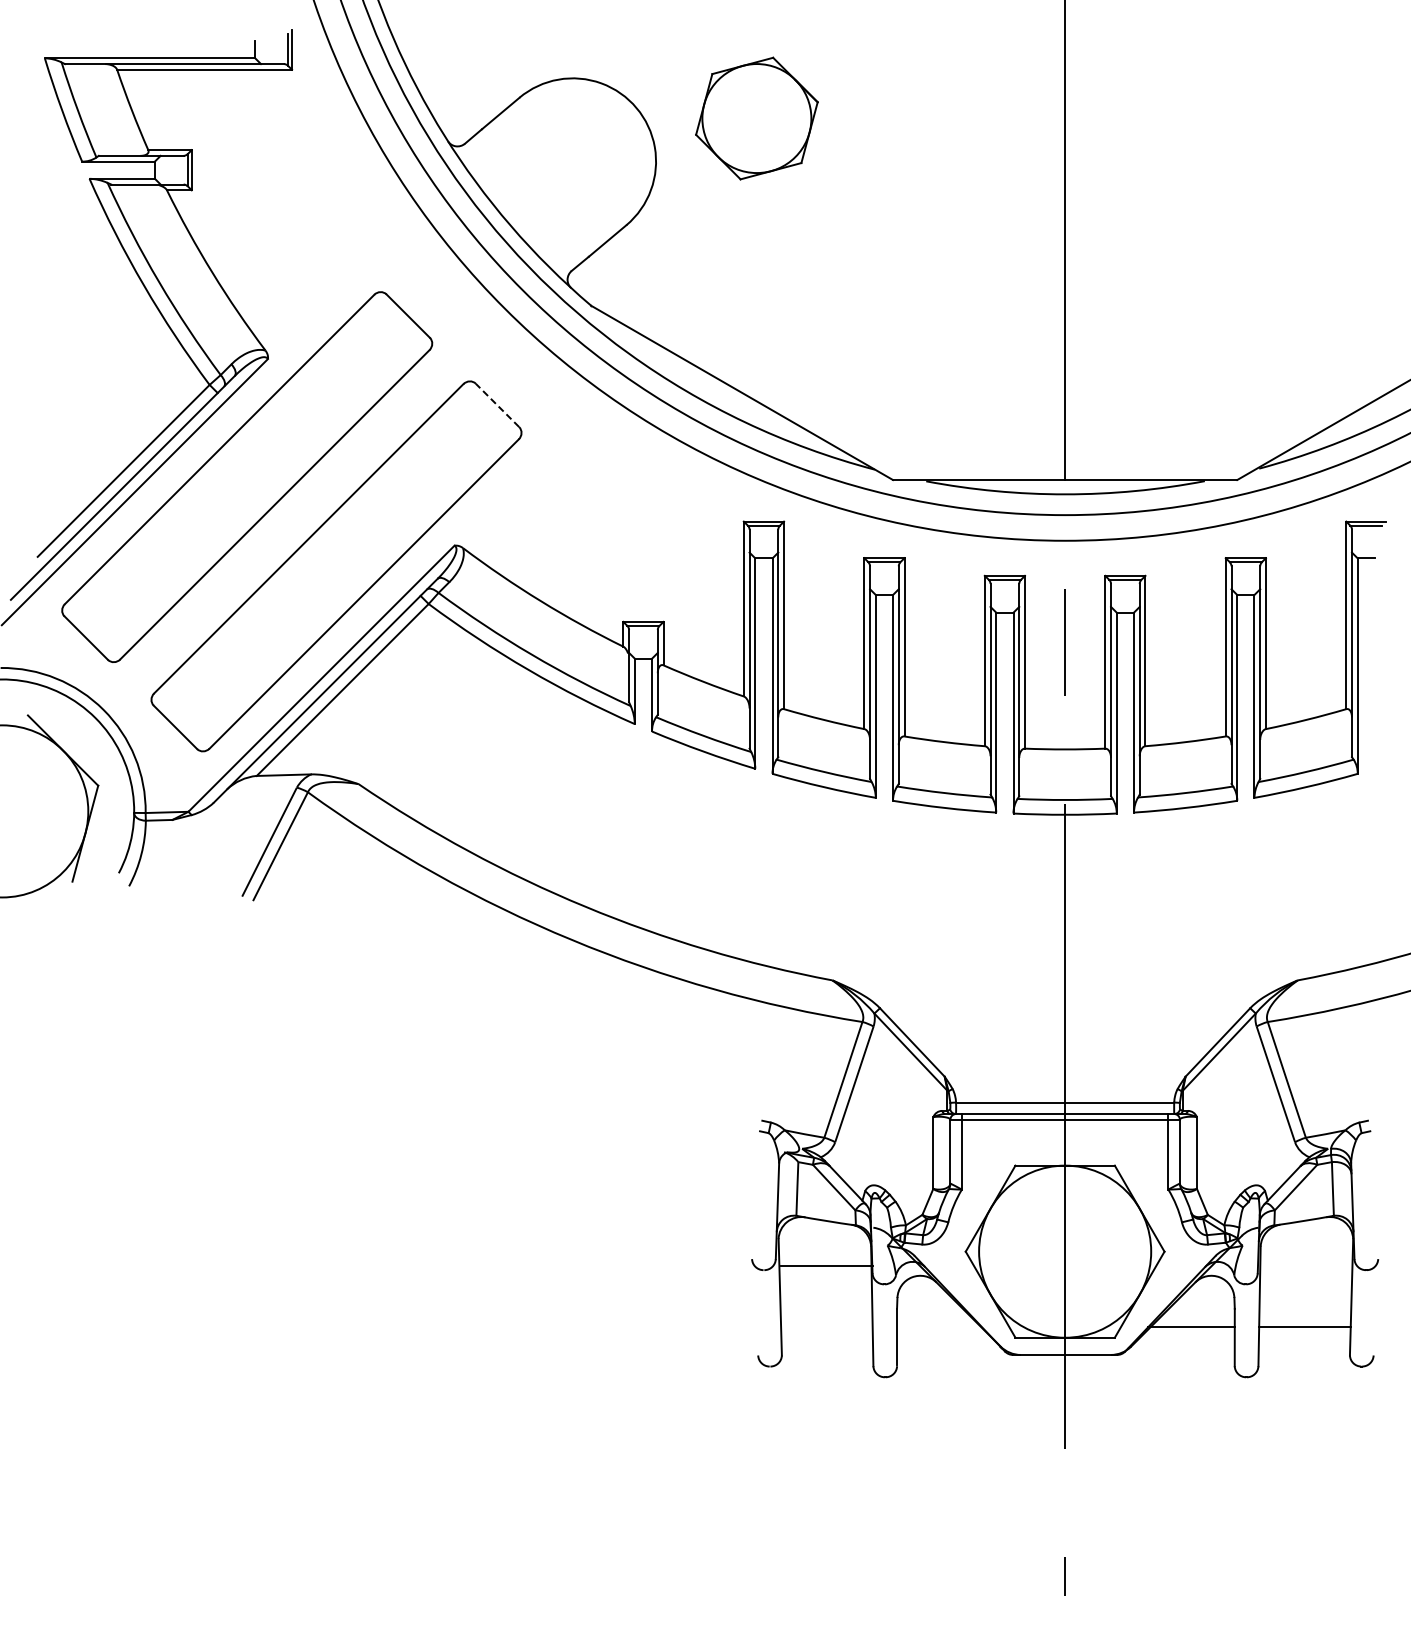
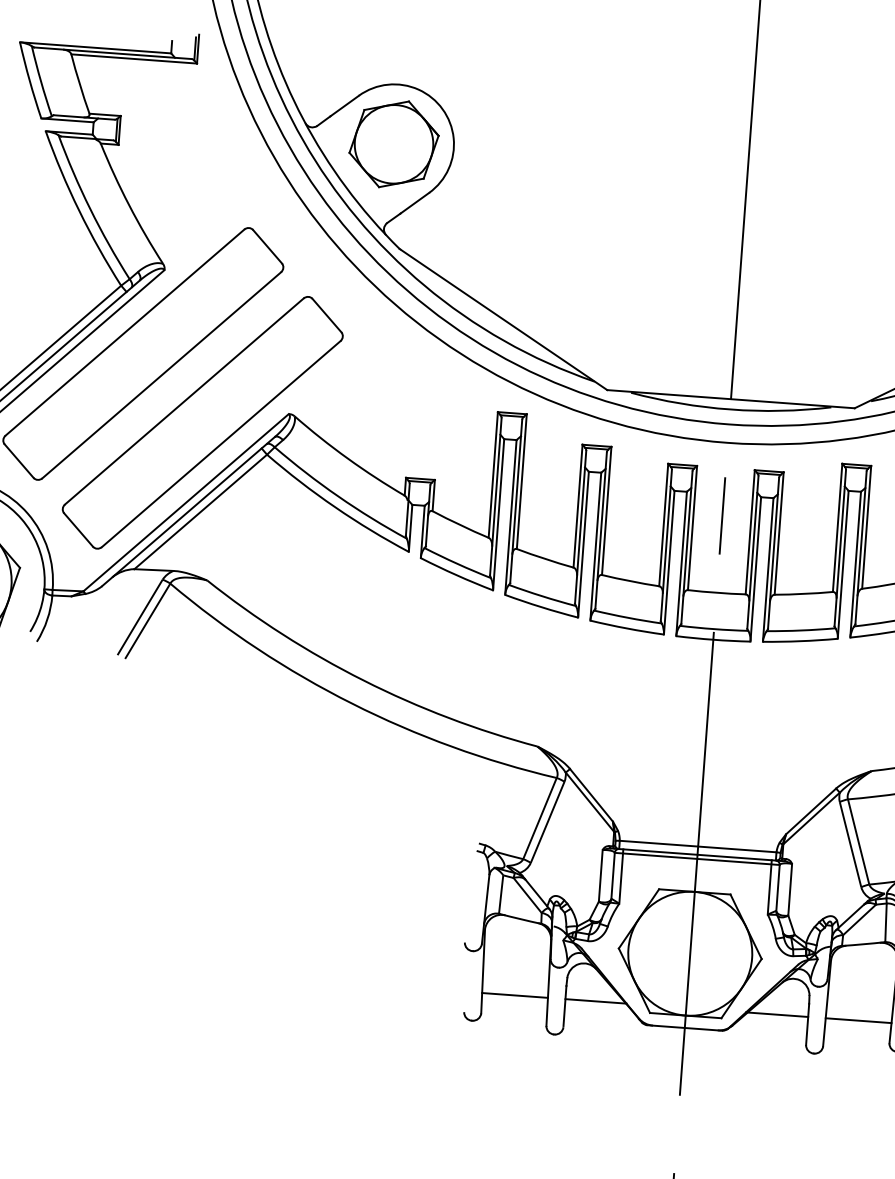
part: (756, 118) -> (393, 144), moved
line: (497, 405) -> (326, 315), dashed -> solid
line: (826, 1266) -> (514, 995), moved
line: (939, 1327) -> (595, 1001), added

